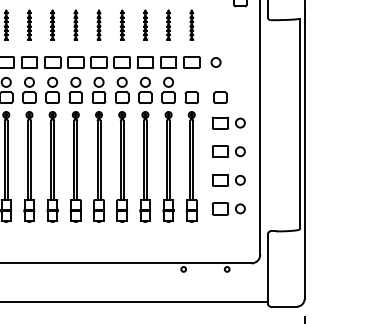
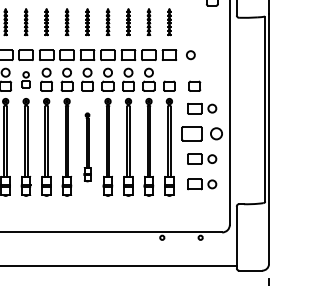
part: (29, 90) -> (26, 79), size x0.7
part: (228, 151) -> (201, 133), size x1.4
part: (98, 166) -> (87, 146), size x0.7

